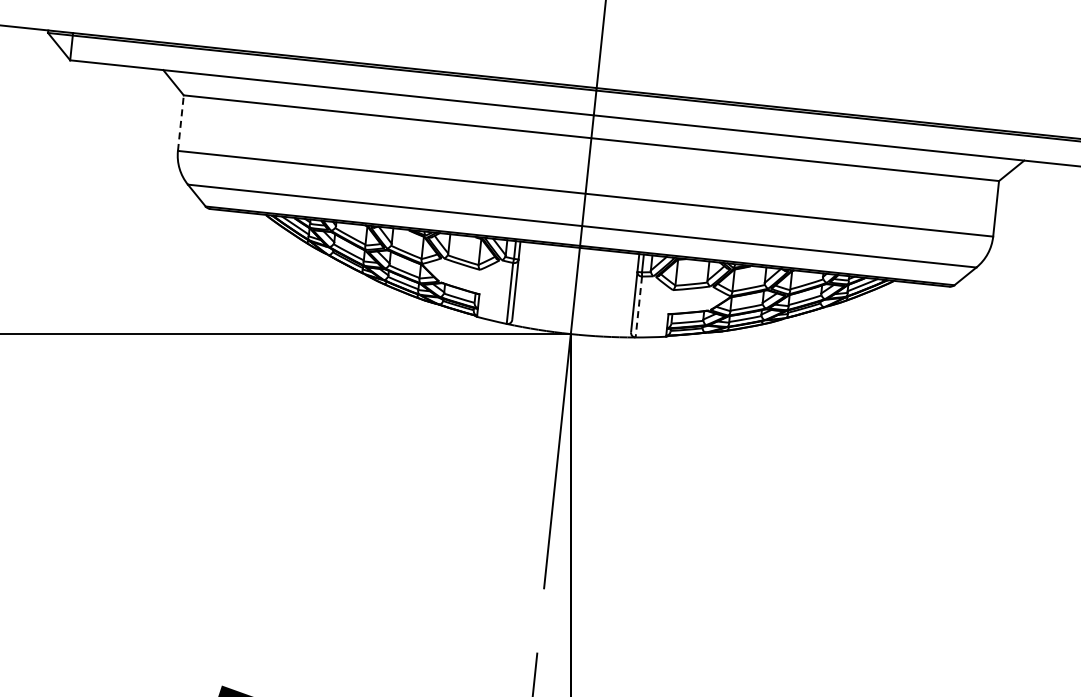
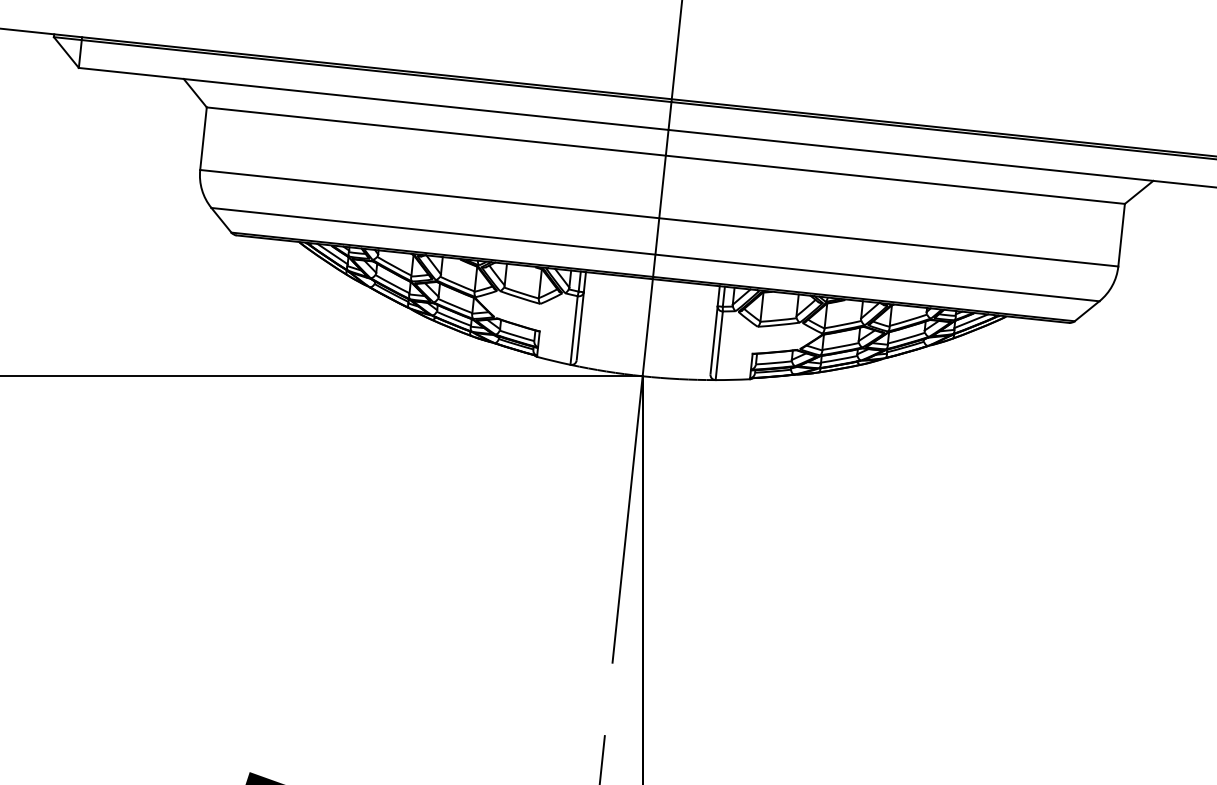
line: (180, 123) -> (203, 139), dashed -> solid
line: (638, 307) -> (718, 346), dashed -> solid

